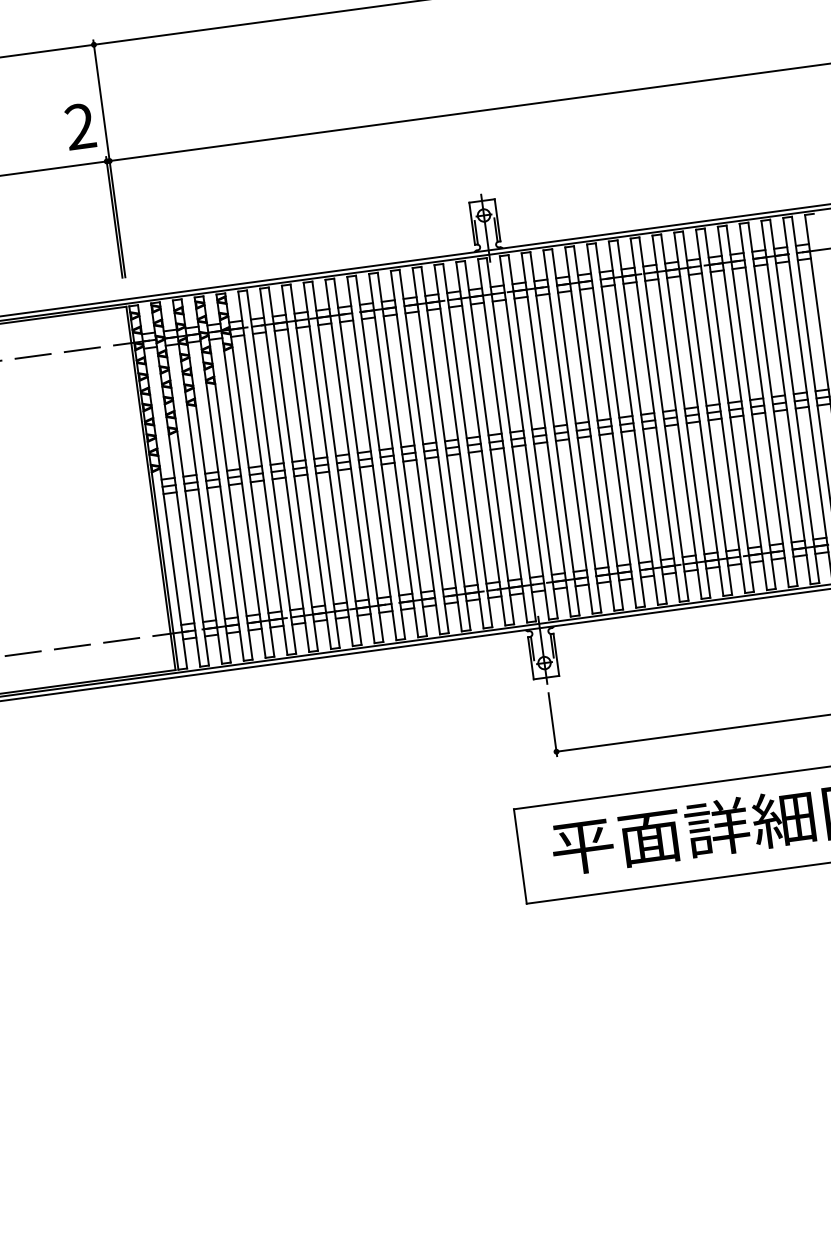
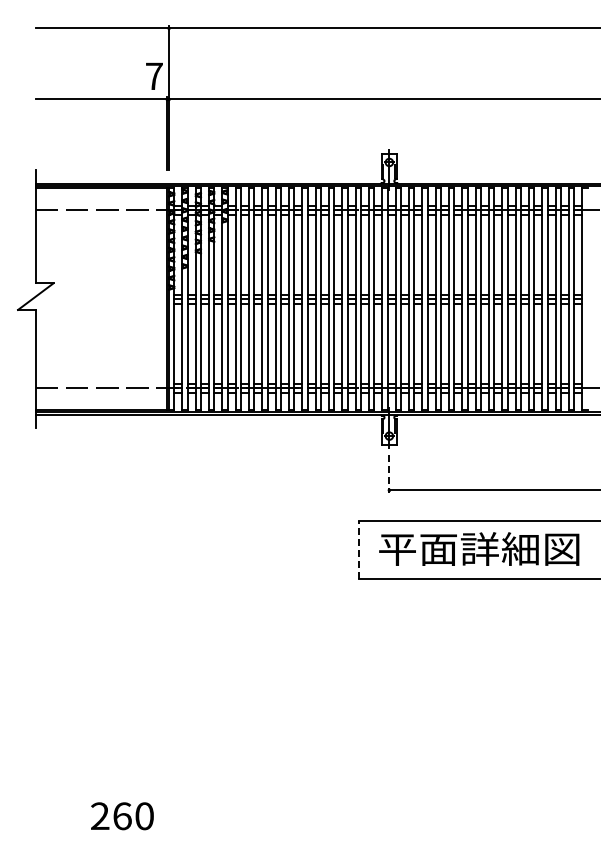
text: (78, 125) -> (153, 75), 2 -> 7
line: (553, 725) -> (389, 474), solid -> dashed
line: (520, 856) -> (359, 550), solid -> dashed

